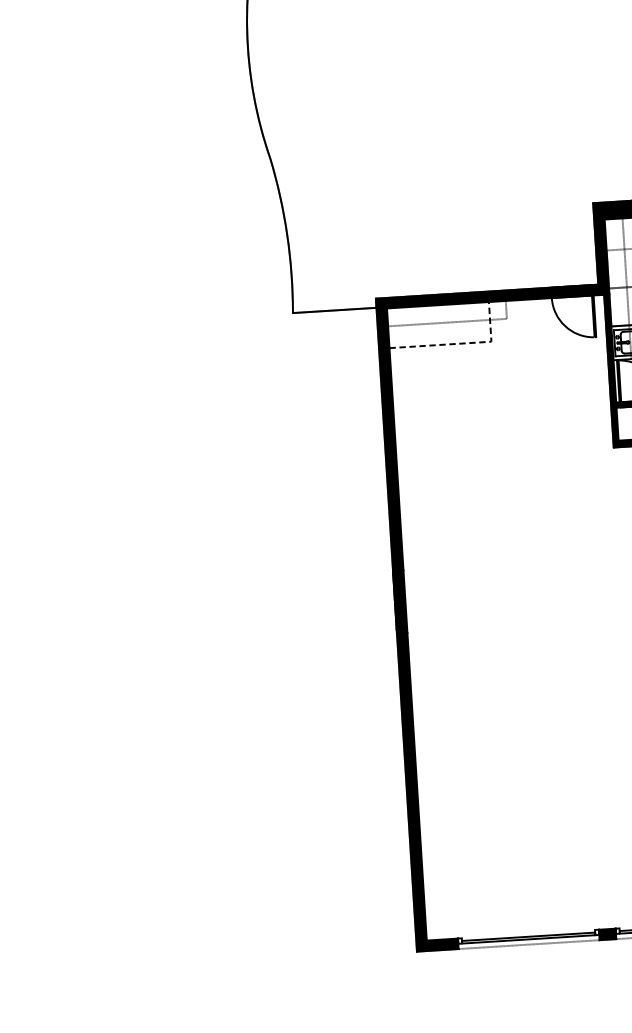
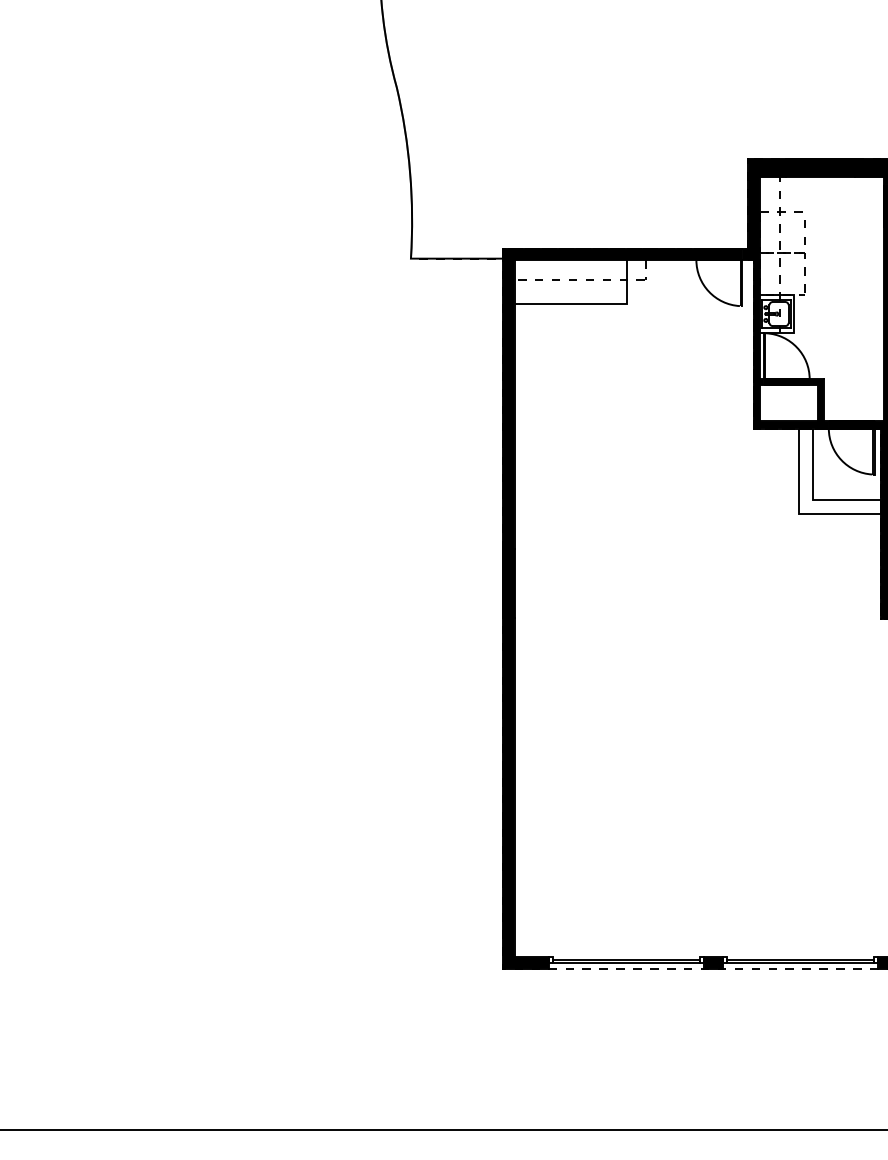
line: (461, 343) -> (593, 303), dashed -> solid

